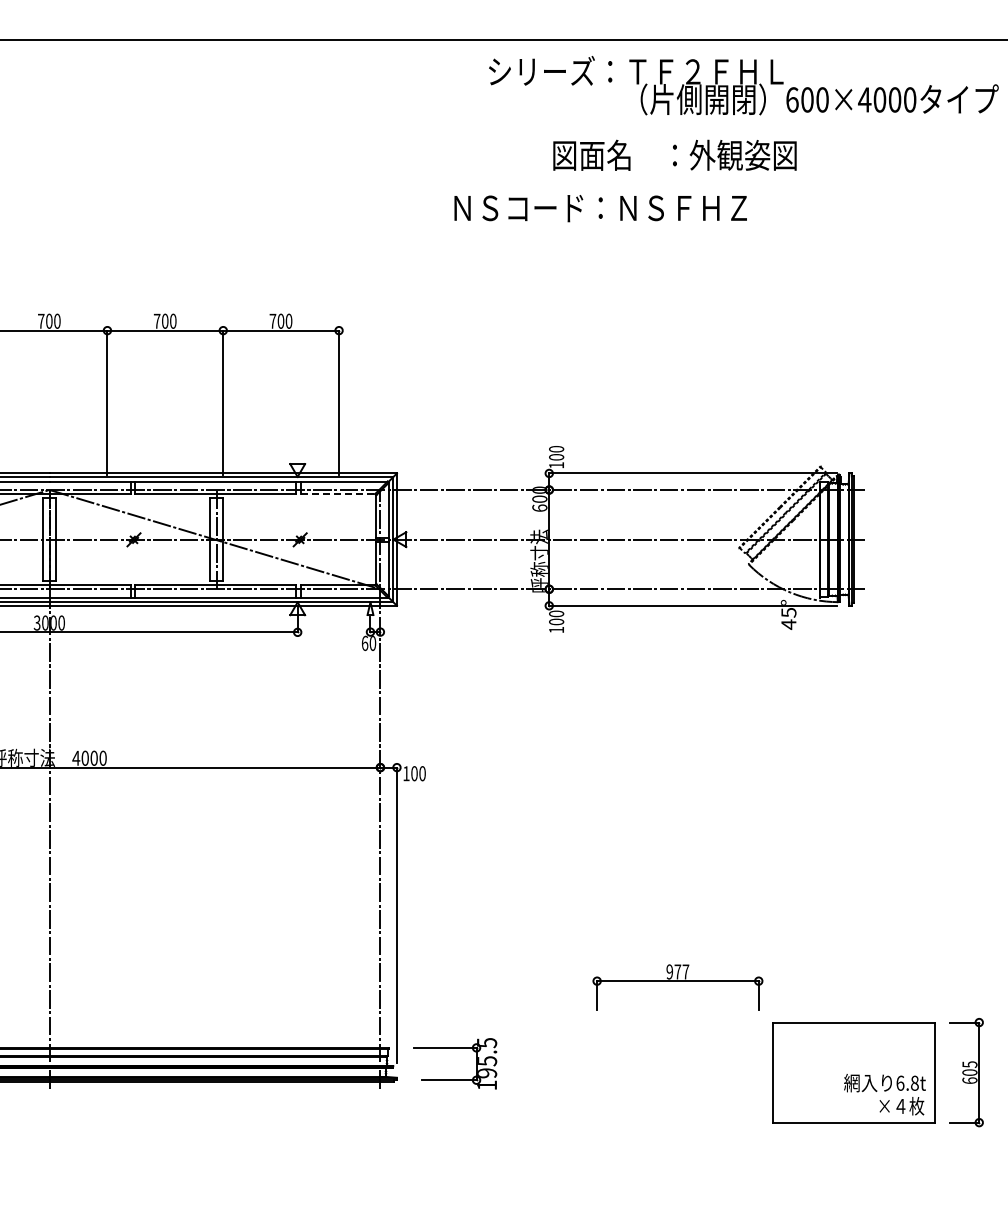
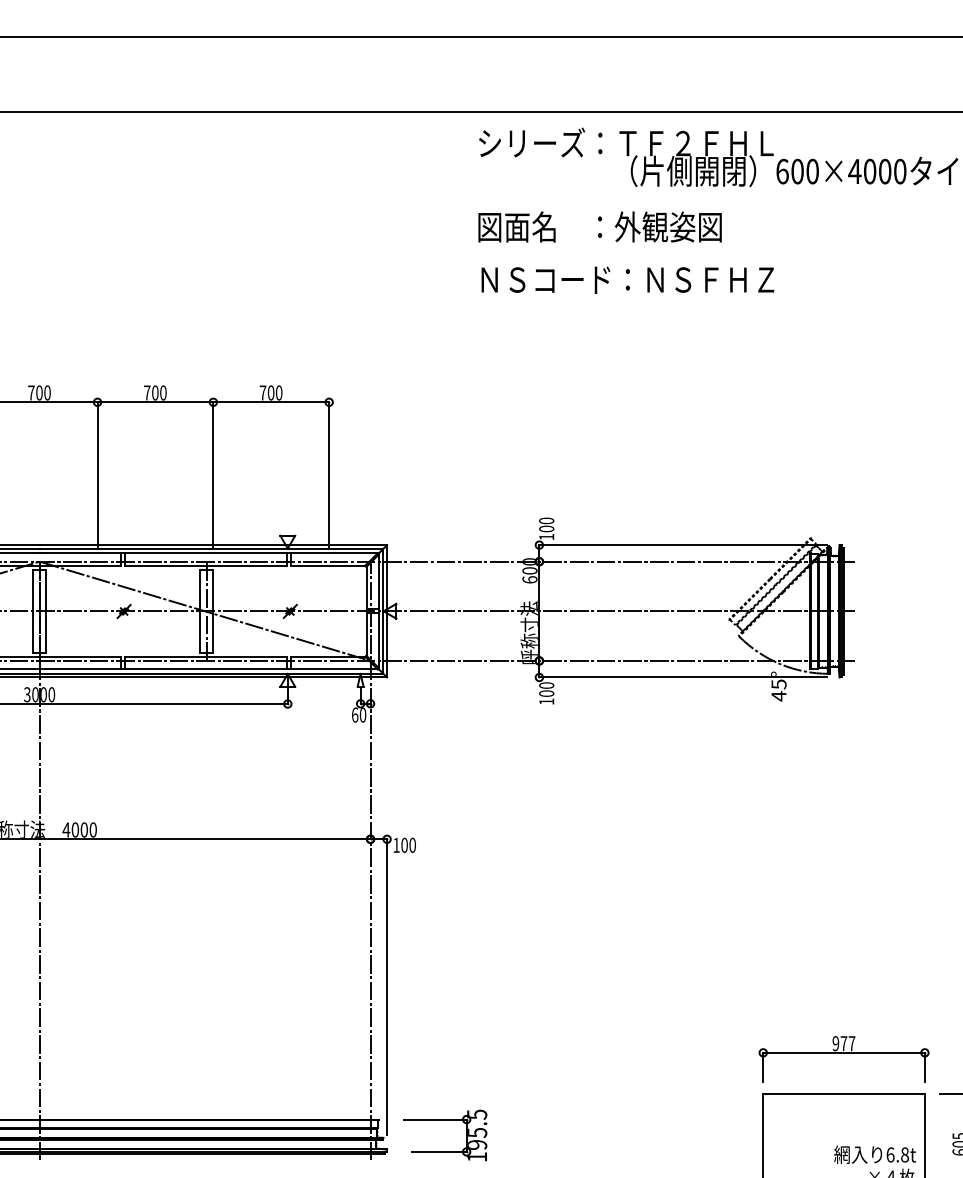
text: (674, 154) -> (599, 226), moved
text: (600, 208) -> (627, 280), moved
line: (338, 494) -> (328, 566), dashed -> solid
part: (677, 987) -> (843, 1059), moved

